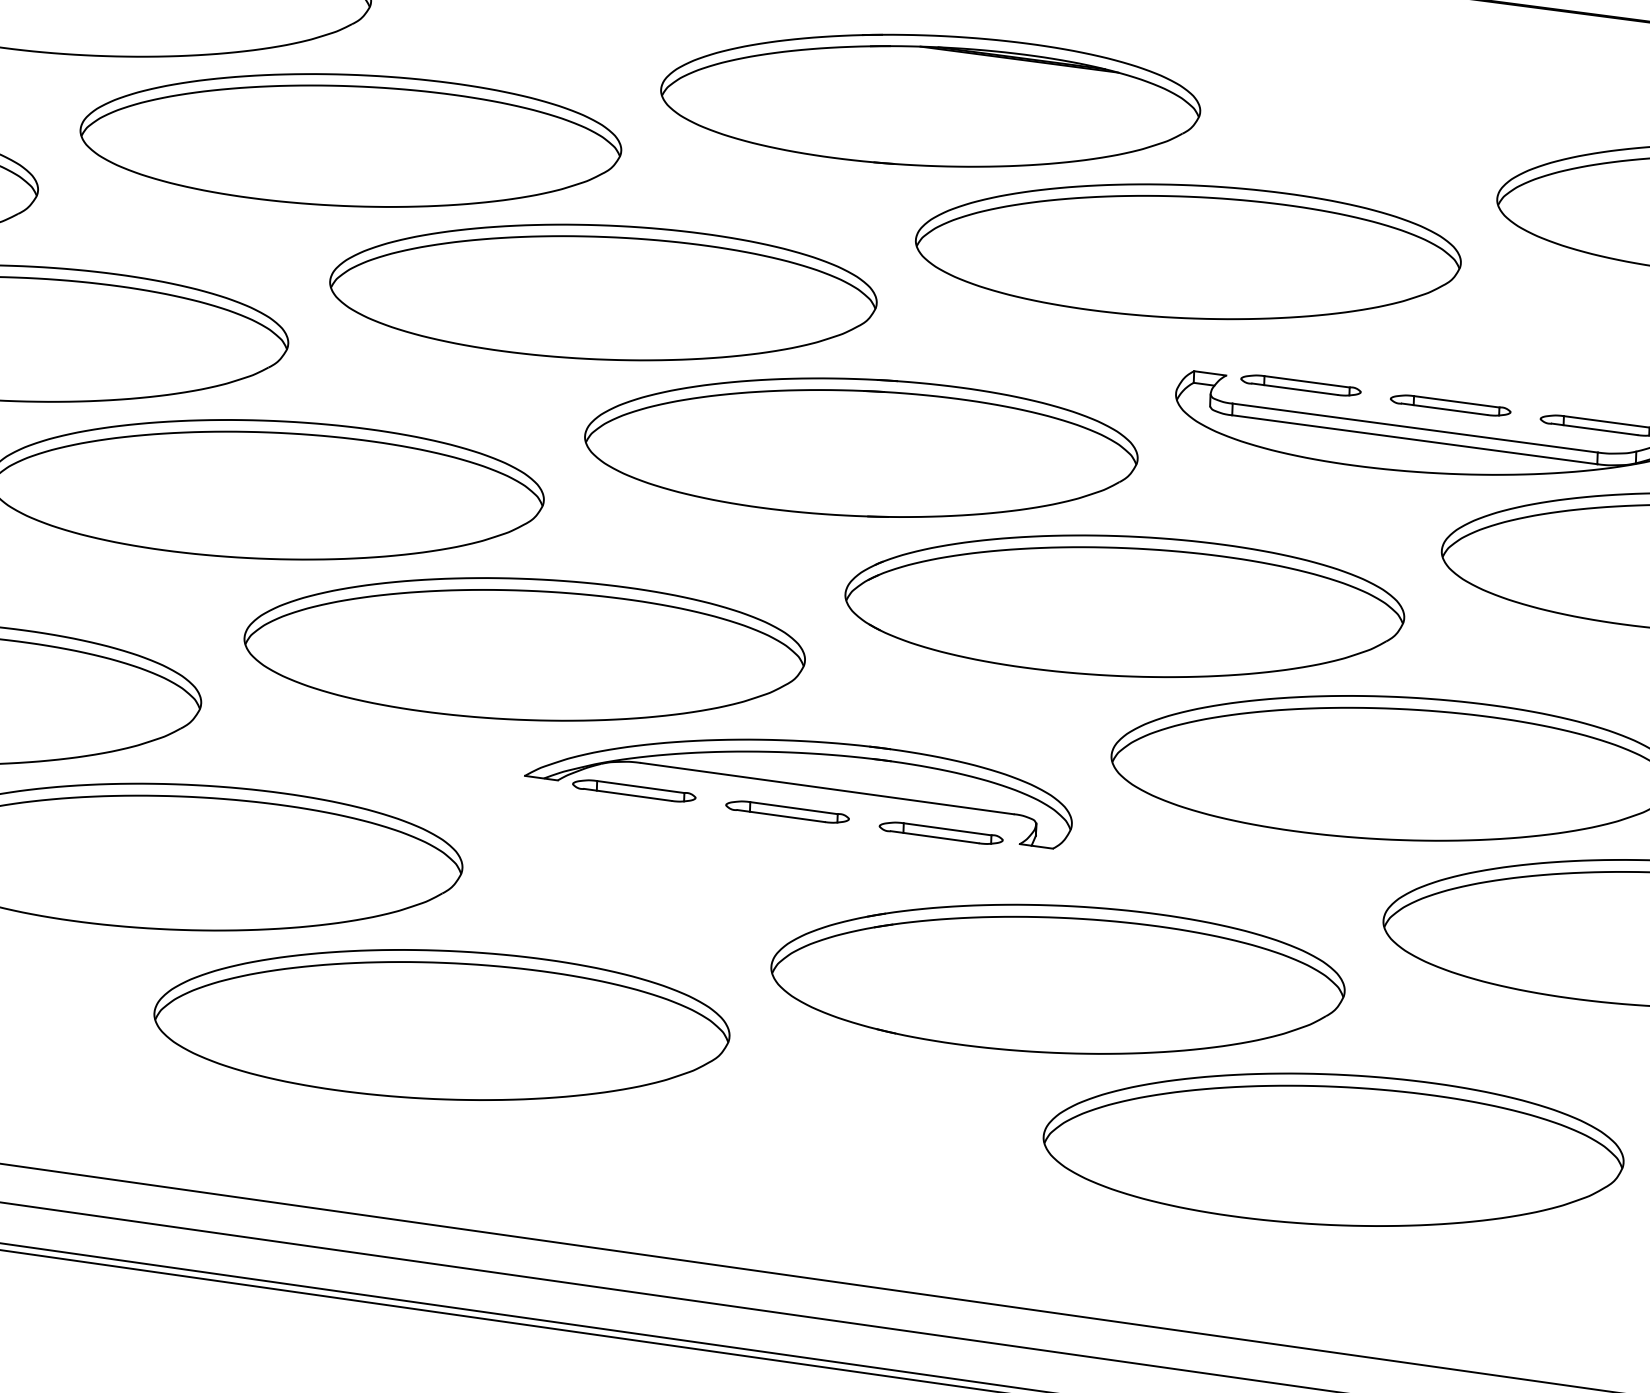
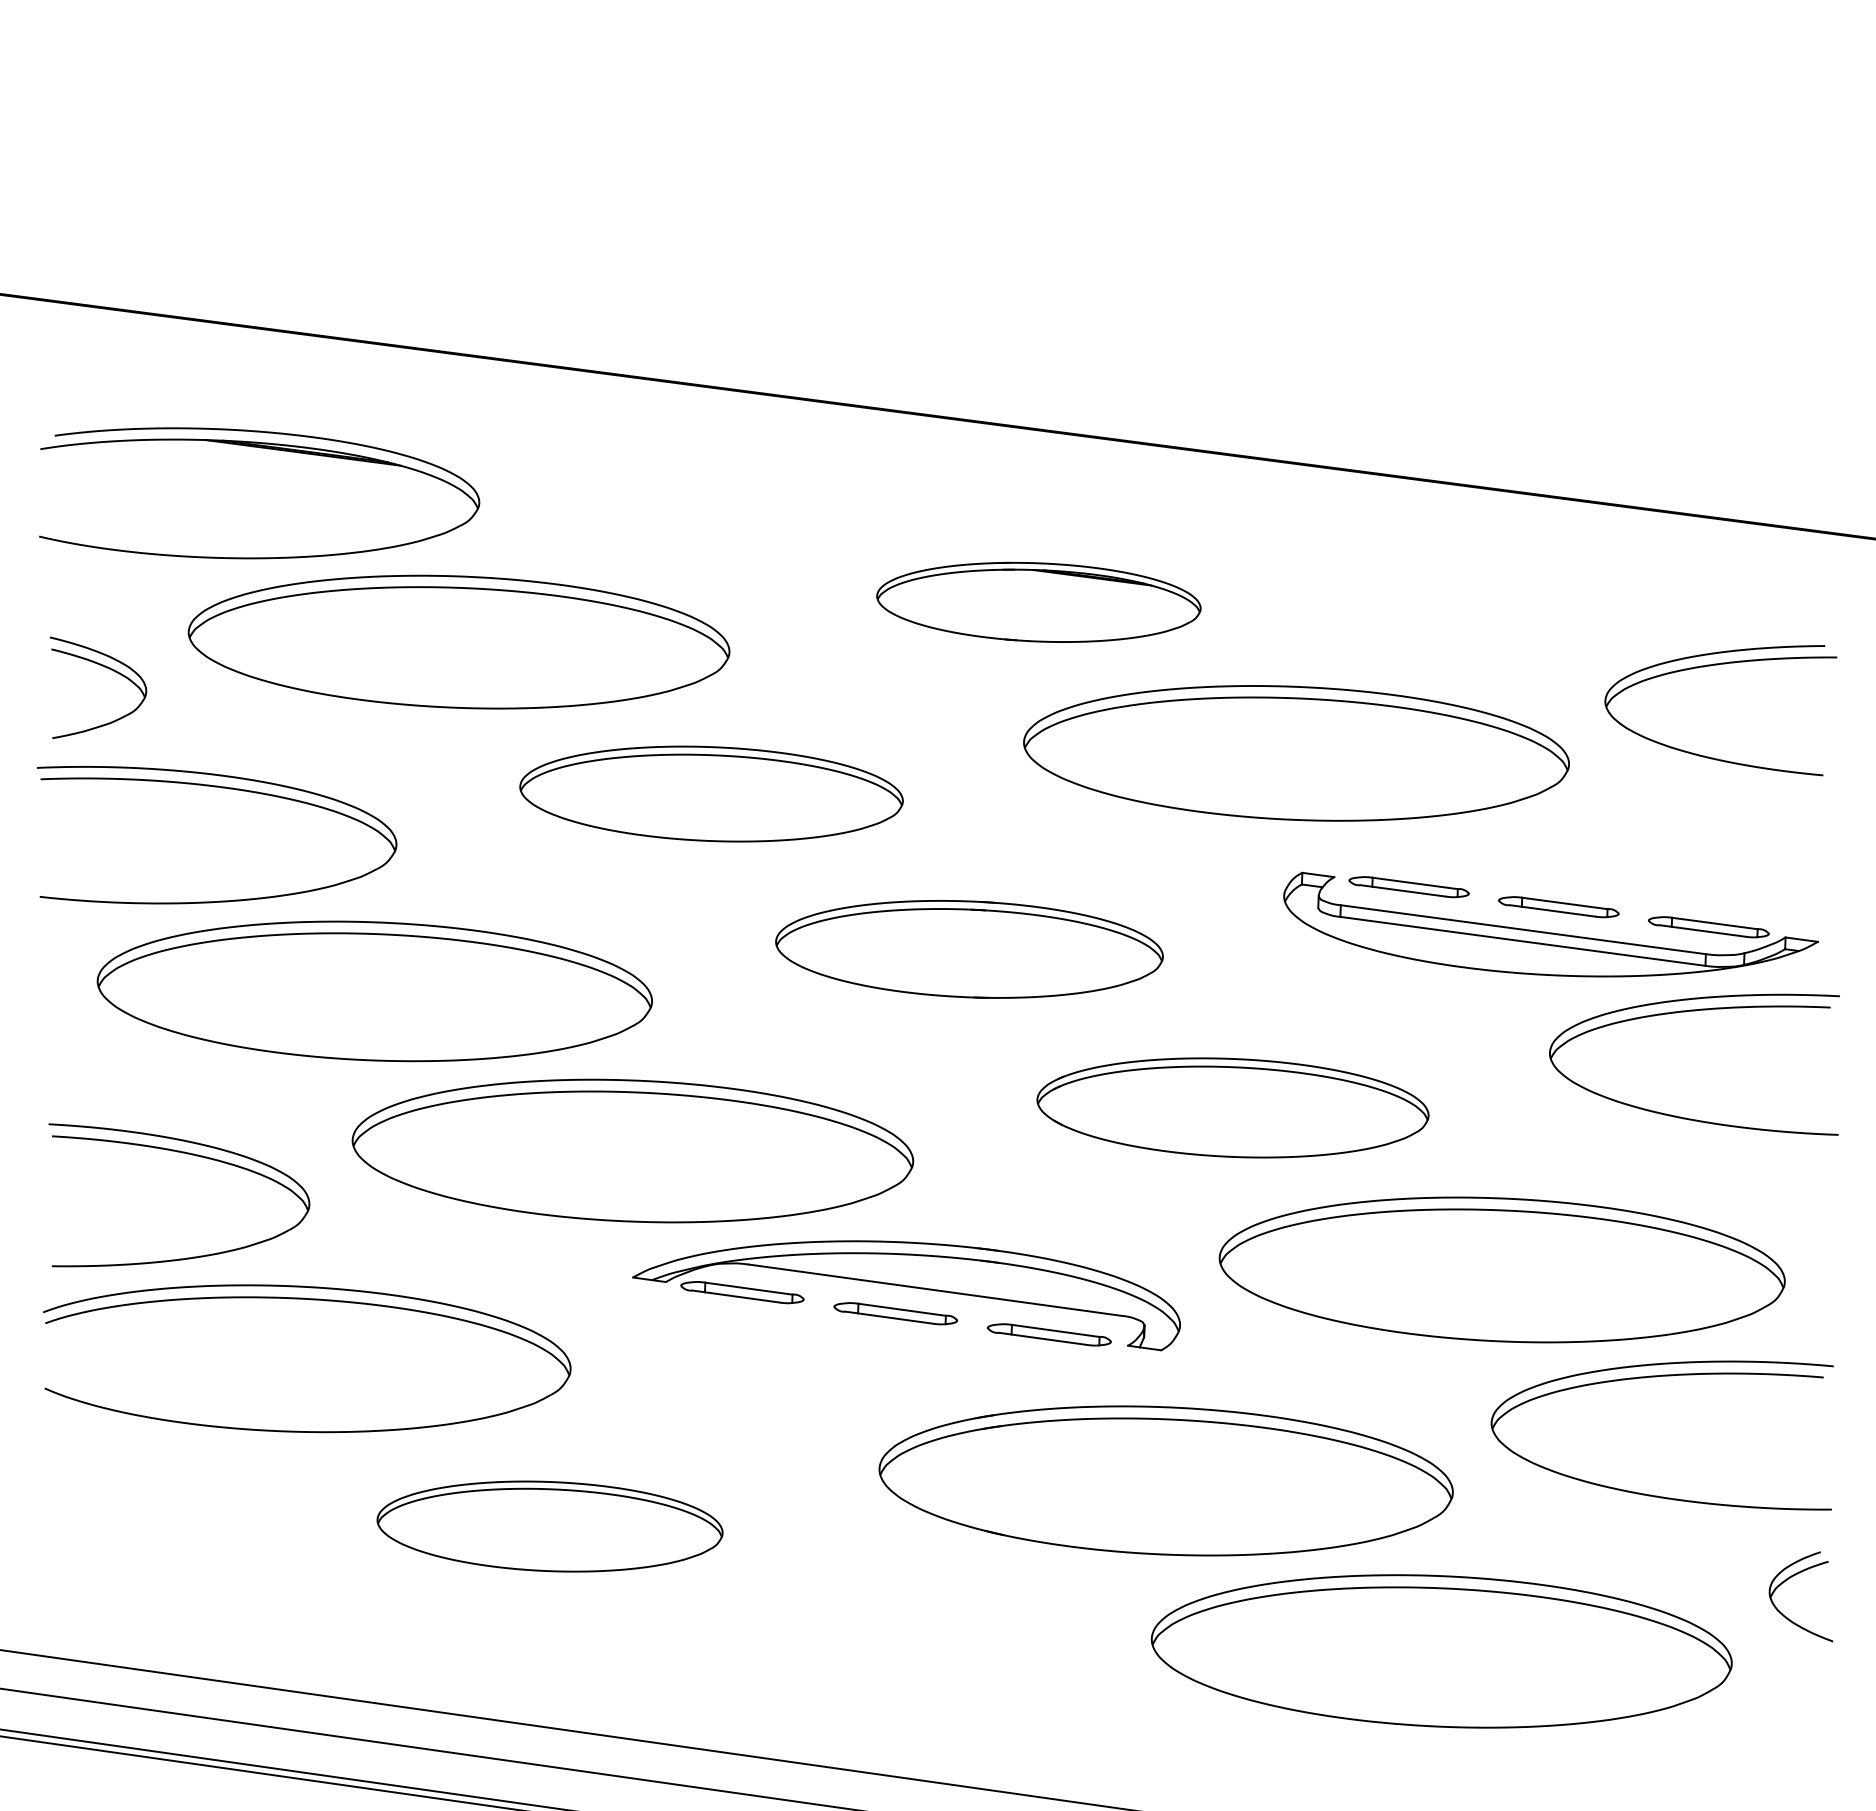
part: (930, 100) -> (1038, 602), size x0.6
part: (603, 291) -> (711, 793), size x0.7
part: (861, 447) -> (969, 949), size x0.7
part: (1124, 605) -> (1232, 1107), size x0.7
part: (441, 1024) -> (549, 1526), size x0.6

